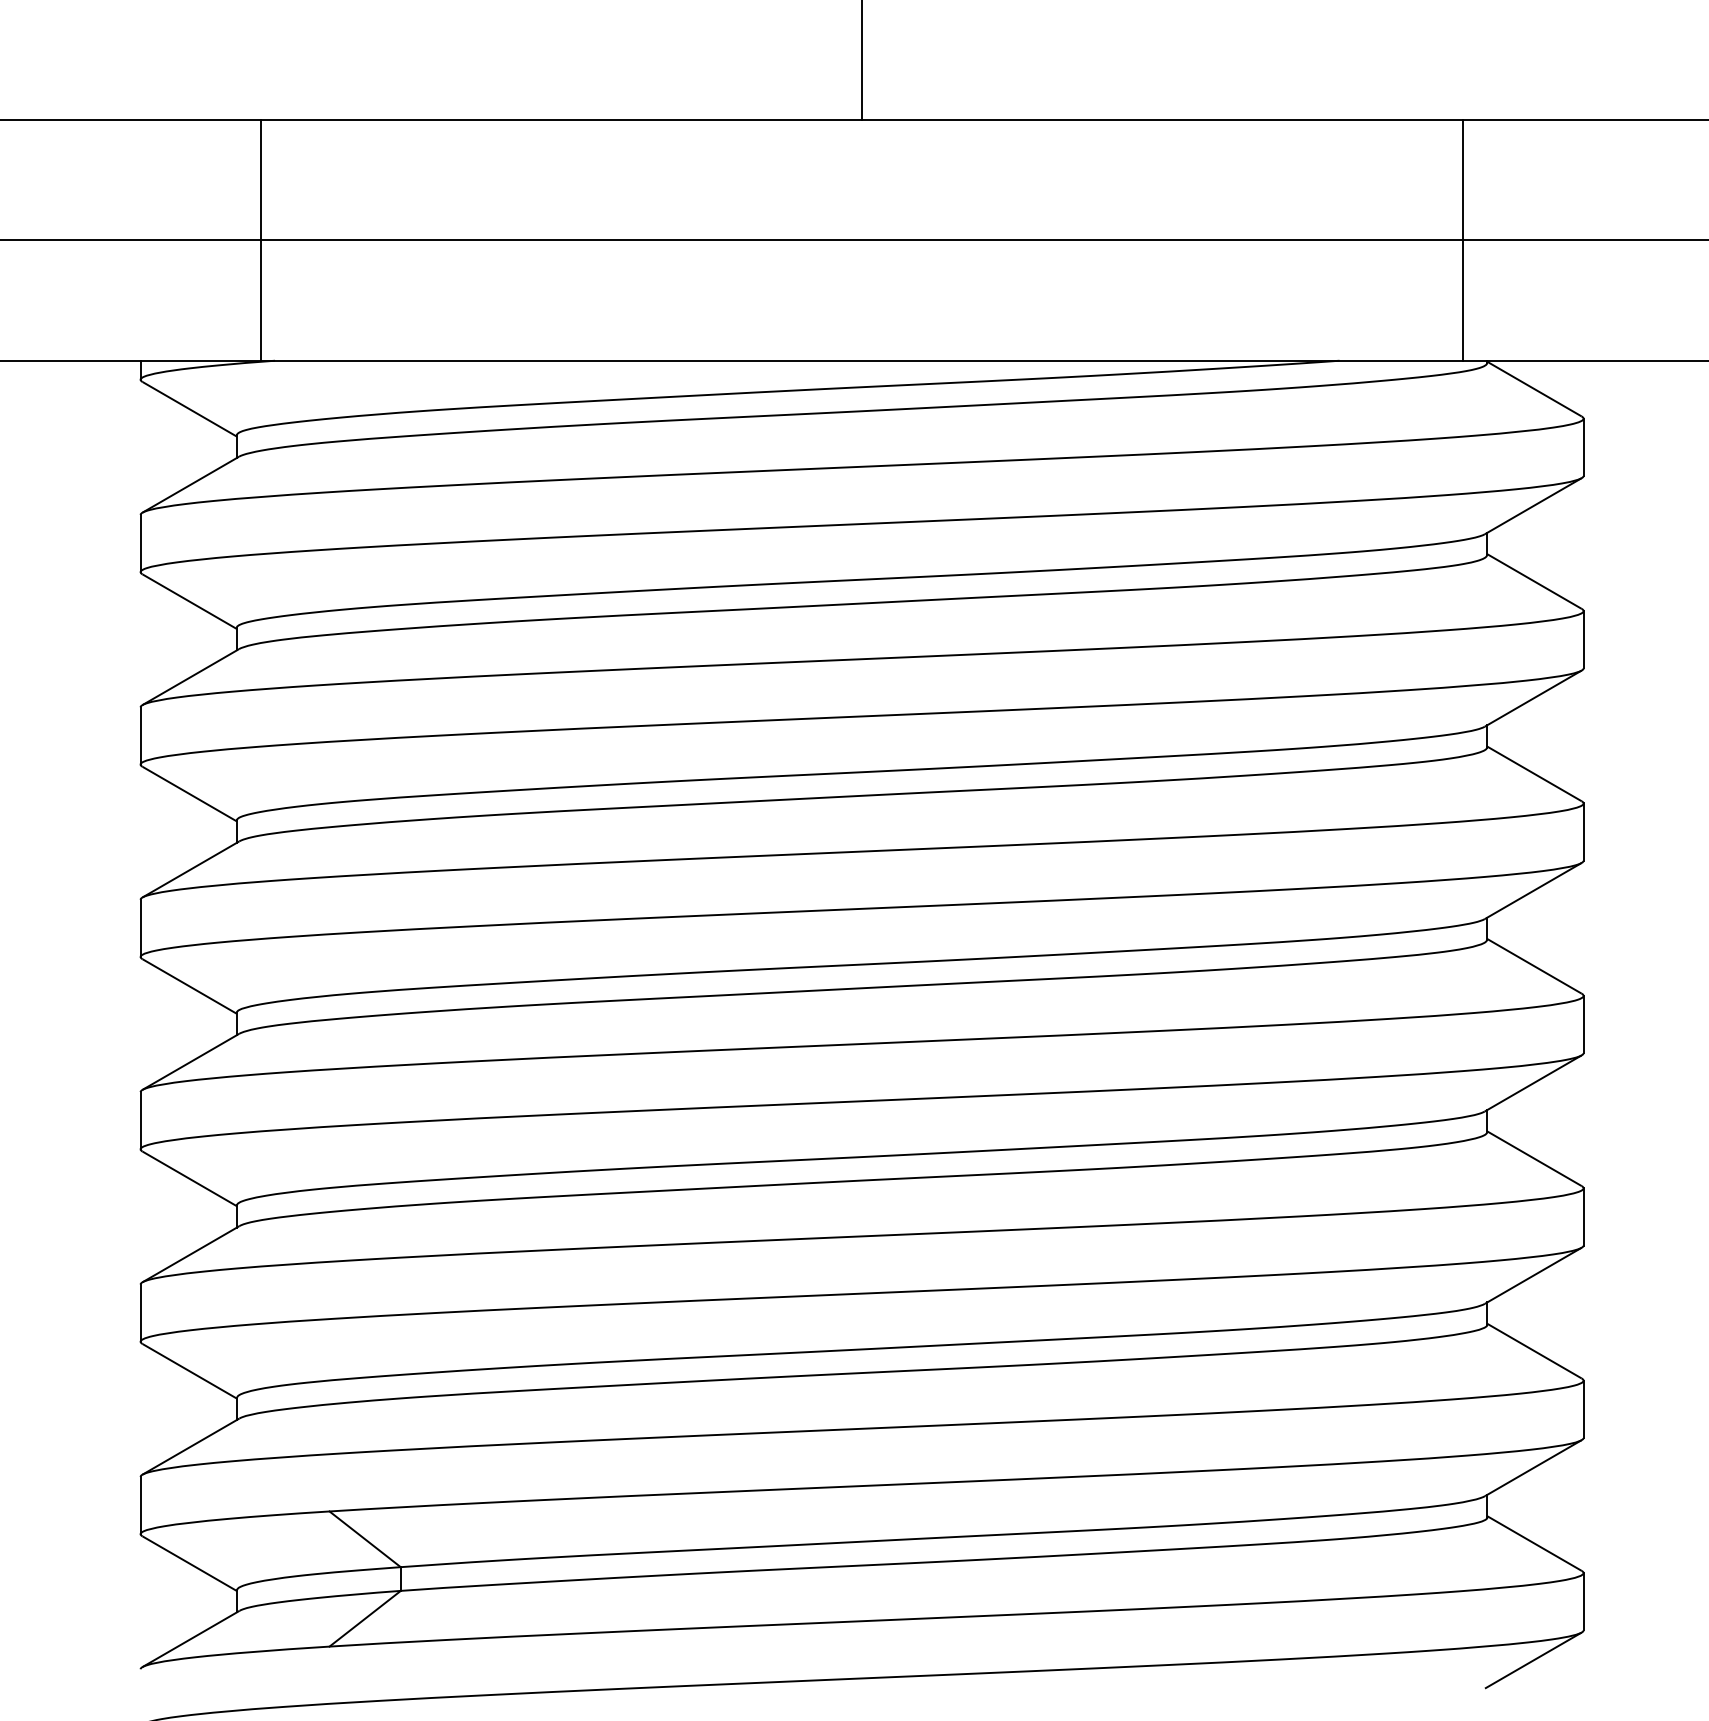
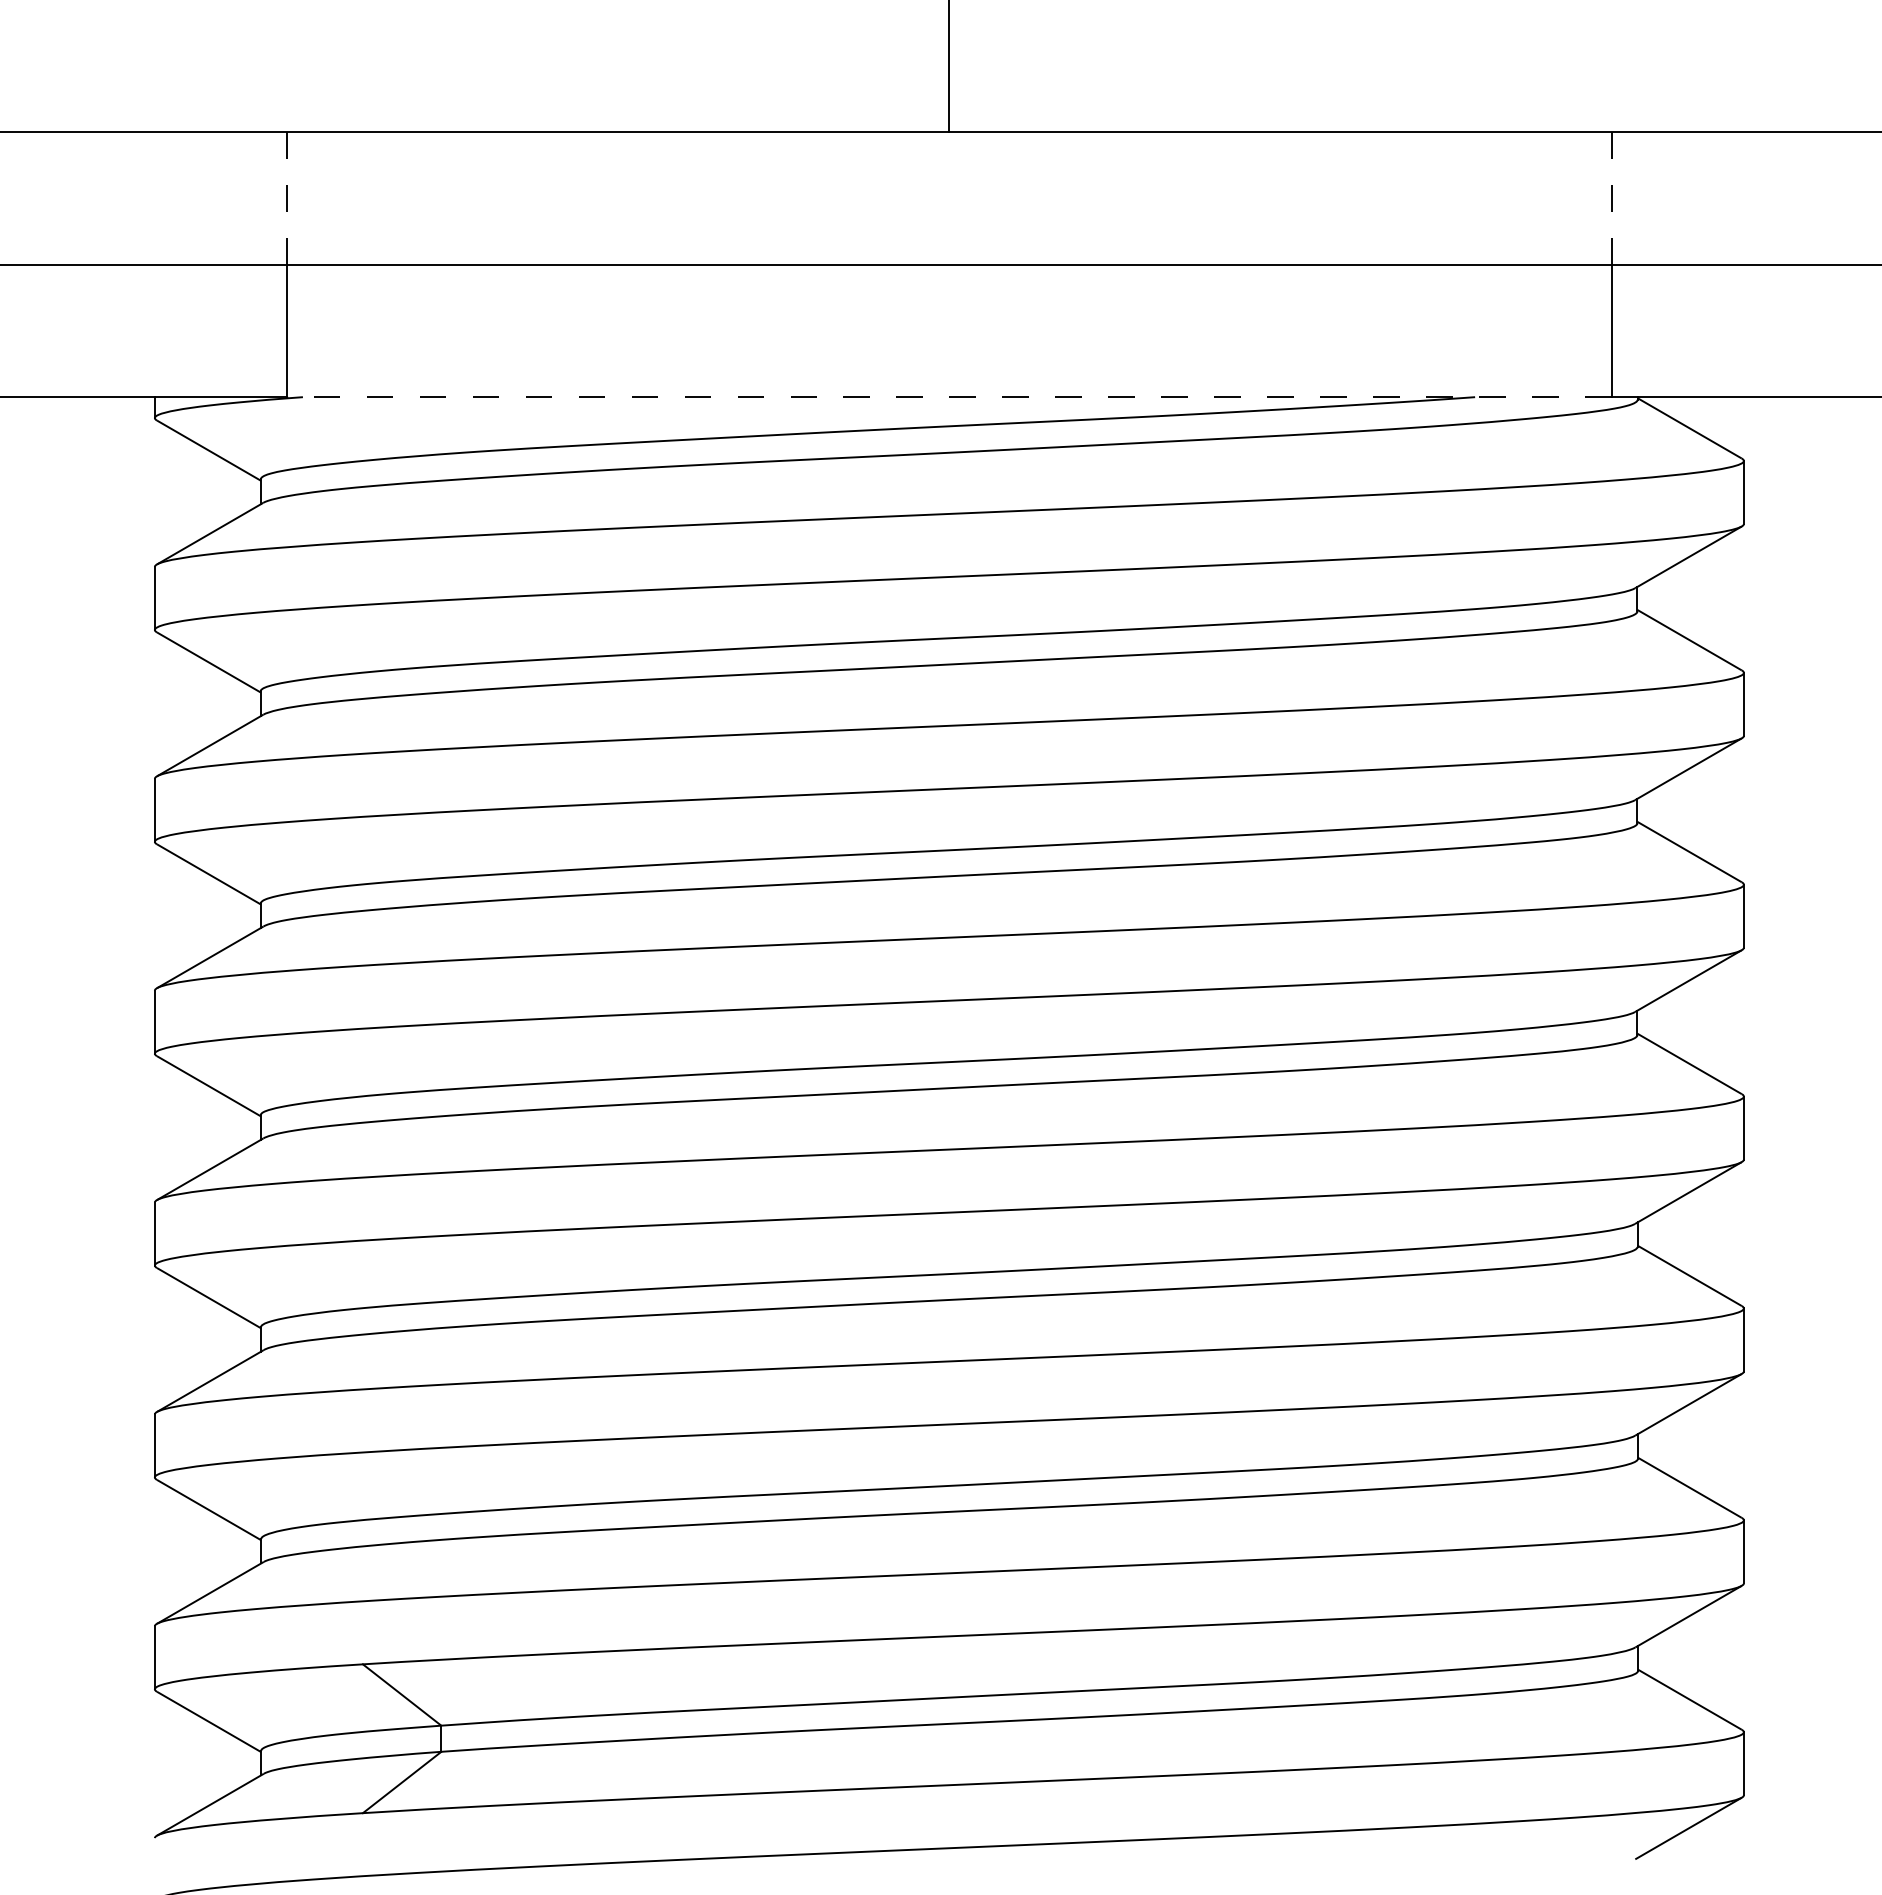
line: (261, 181) -> (287, 199), solid -> dashed
line: (1463, 181) -> (1611, 199), solid -> dashed
line: (861, 361) -> (948, 397), solid -> dashed

